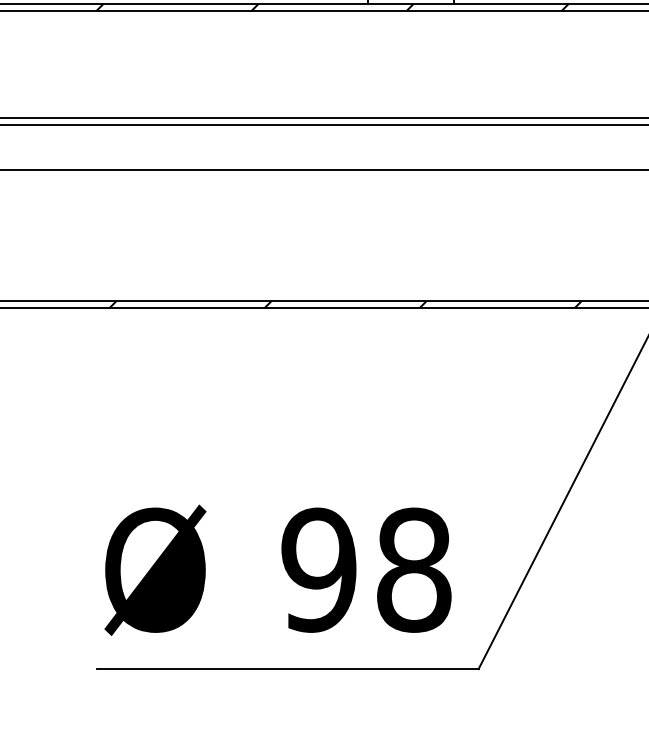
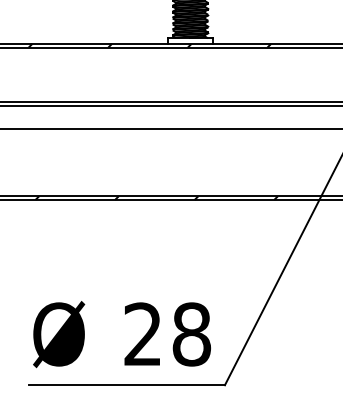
text: (317, 570) -> (142, 334), 98 -> 28

